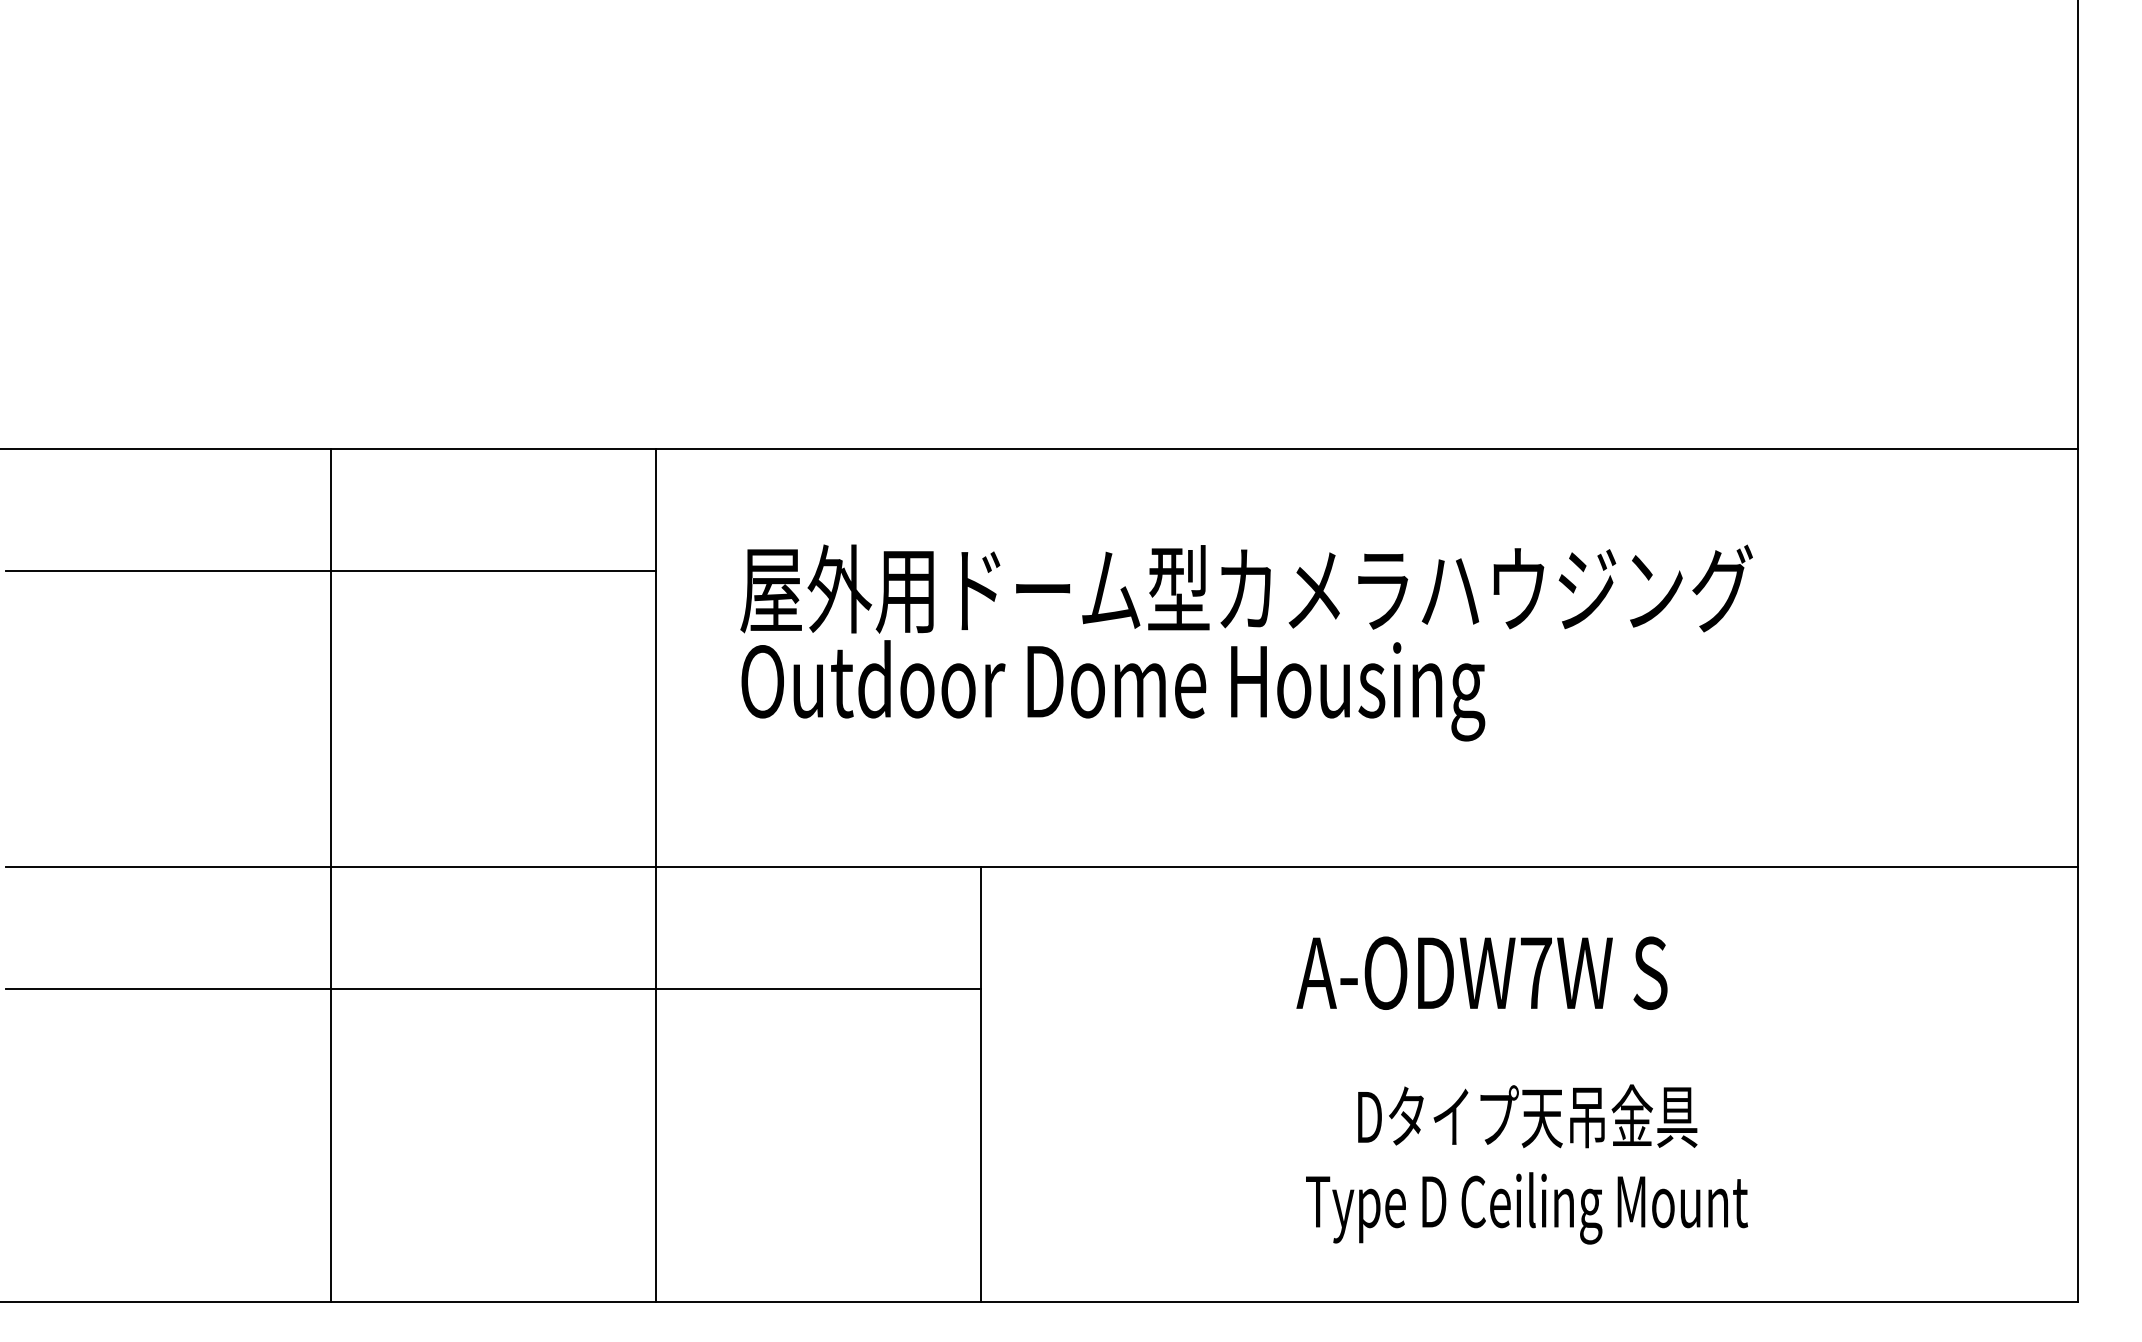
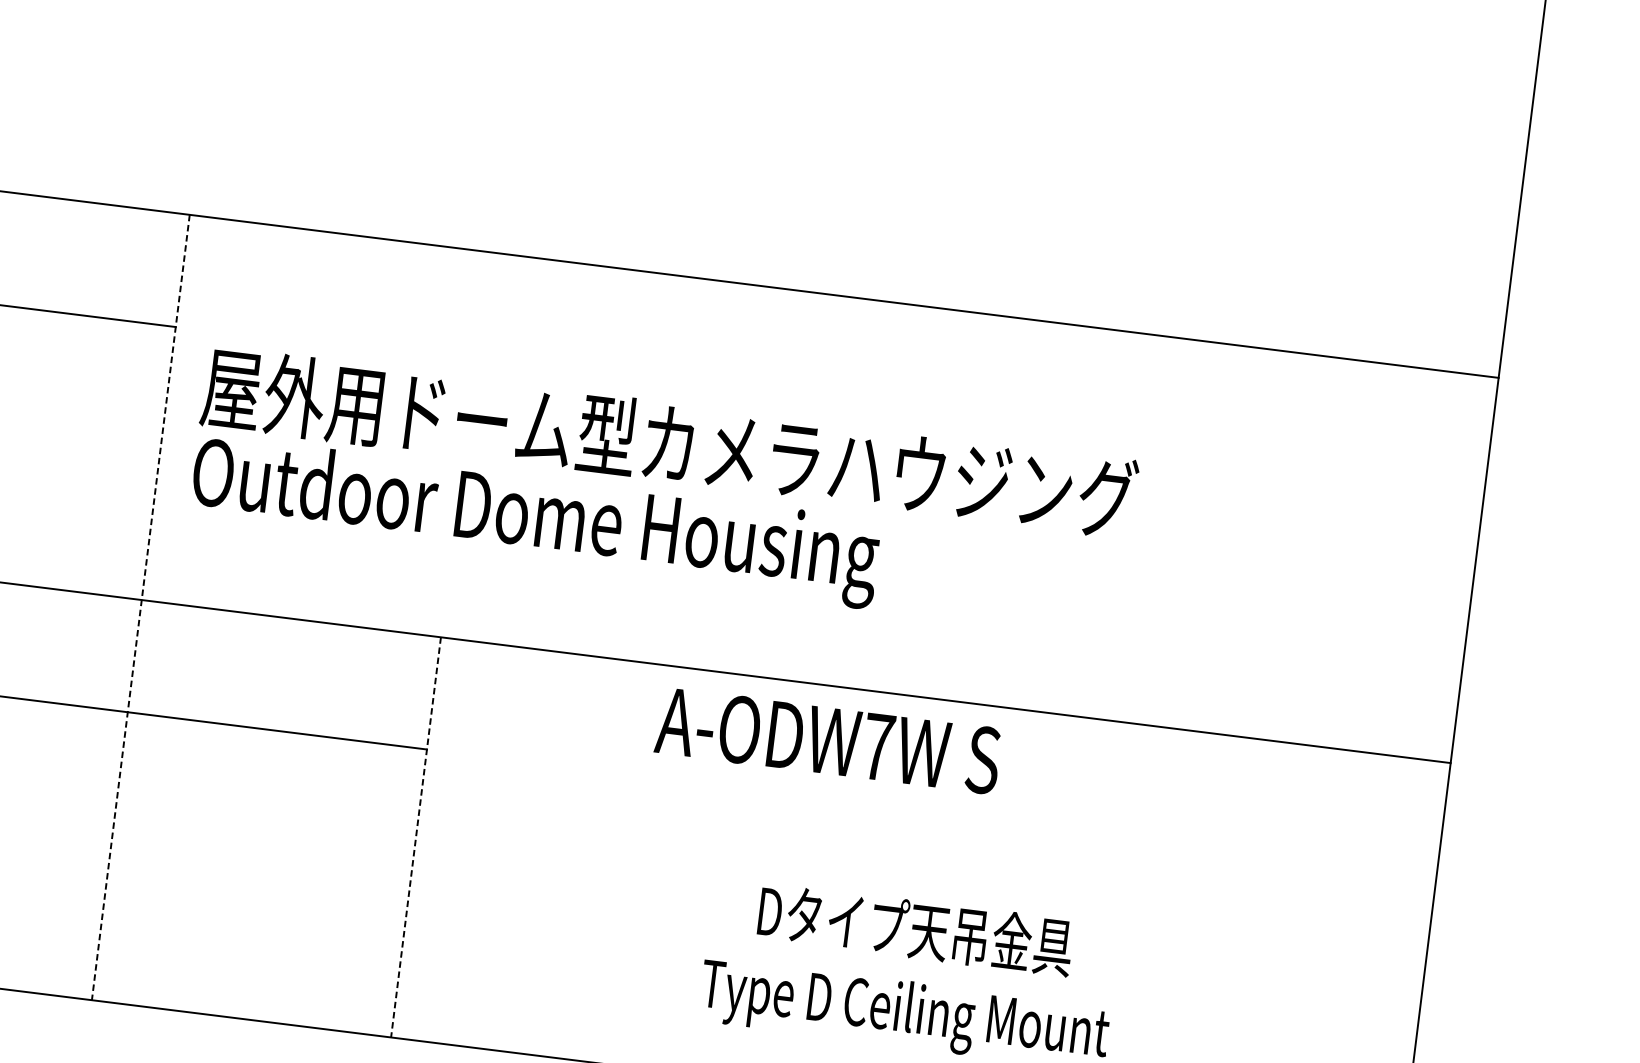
text: (1246, 642) -> (663, 492), moved
line: (655, 875) -> (140, 607), solid -> dashed
text: (1481, 972) -> (827, 740), moved
line: (980, 1084) -> (415, 837), solid -> dashed

